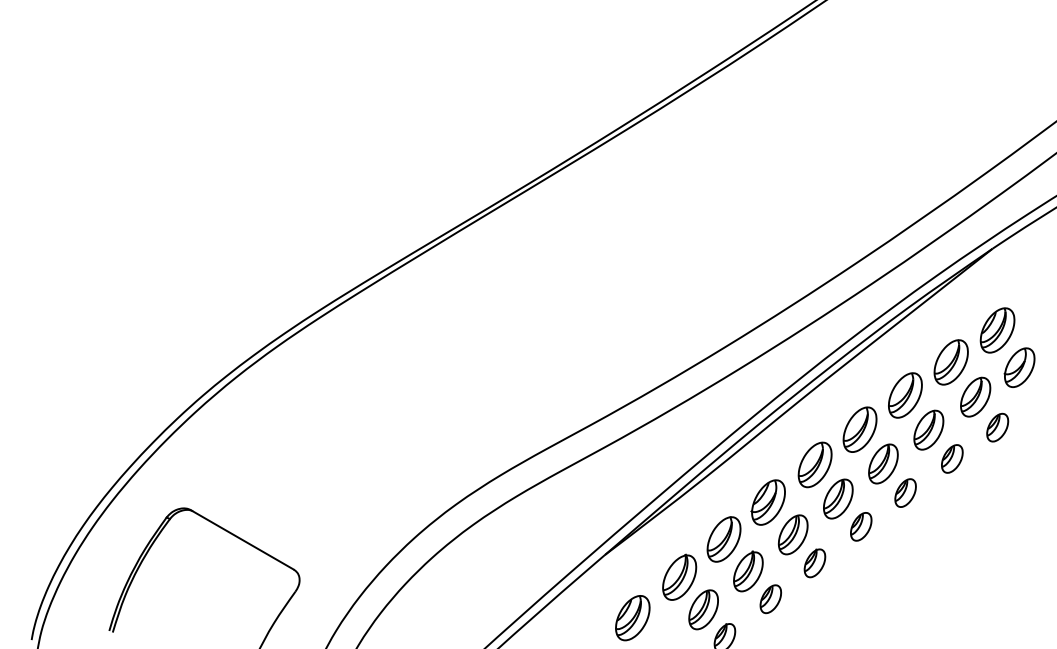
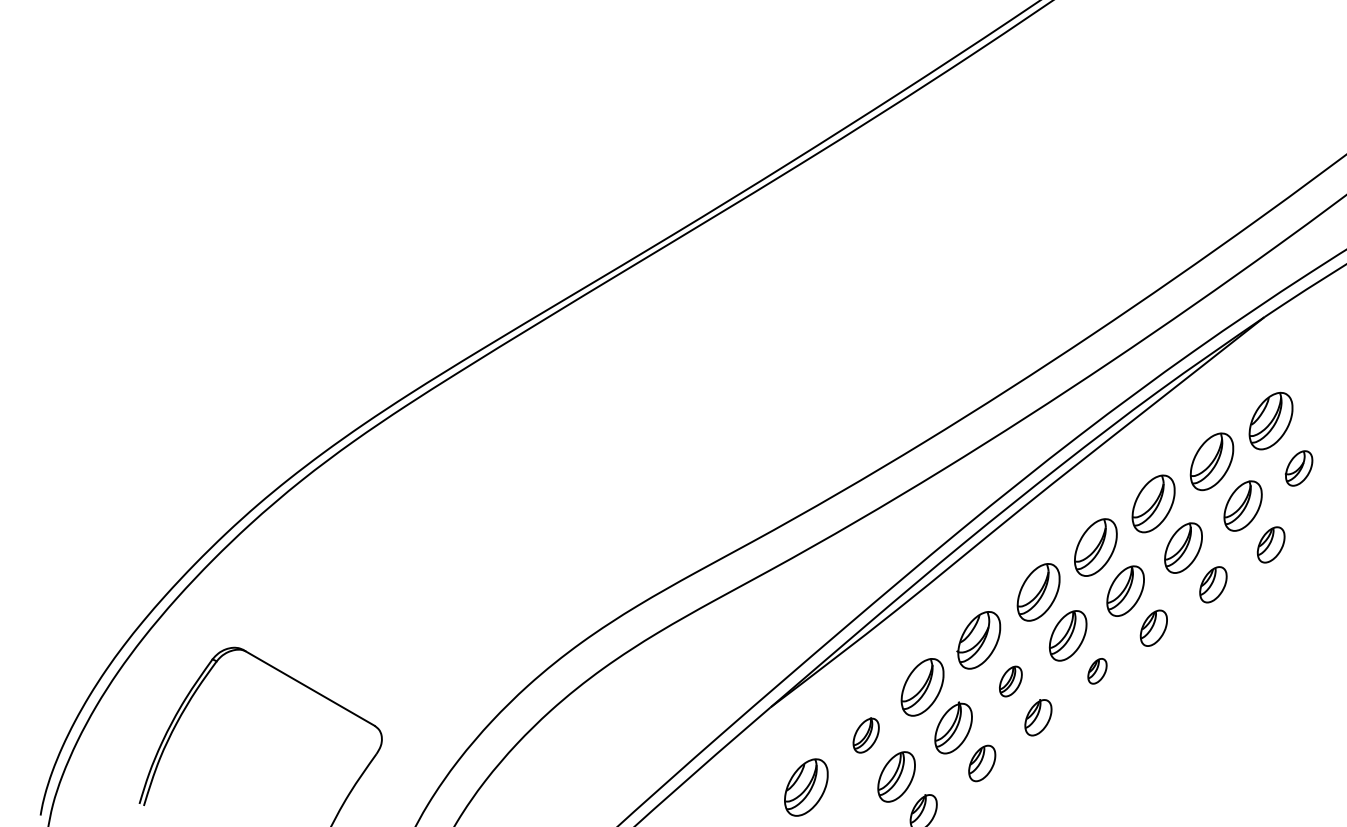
part: (1019, 367) -> (1298, 468), size x0.7
part: (861, 526) -> (1097, 670), size x0.7
part: (793, 534) -> (1011, 681), size x0.6
part: (679, 576) -> (865, 734), size x0.6

